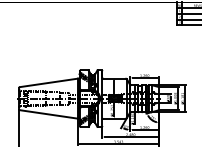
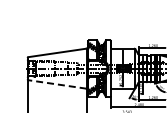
line: (48, 114) -> (57, 84), solid -> dashed

